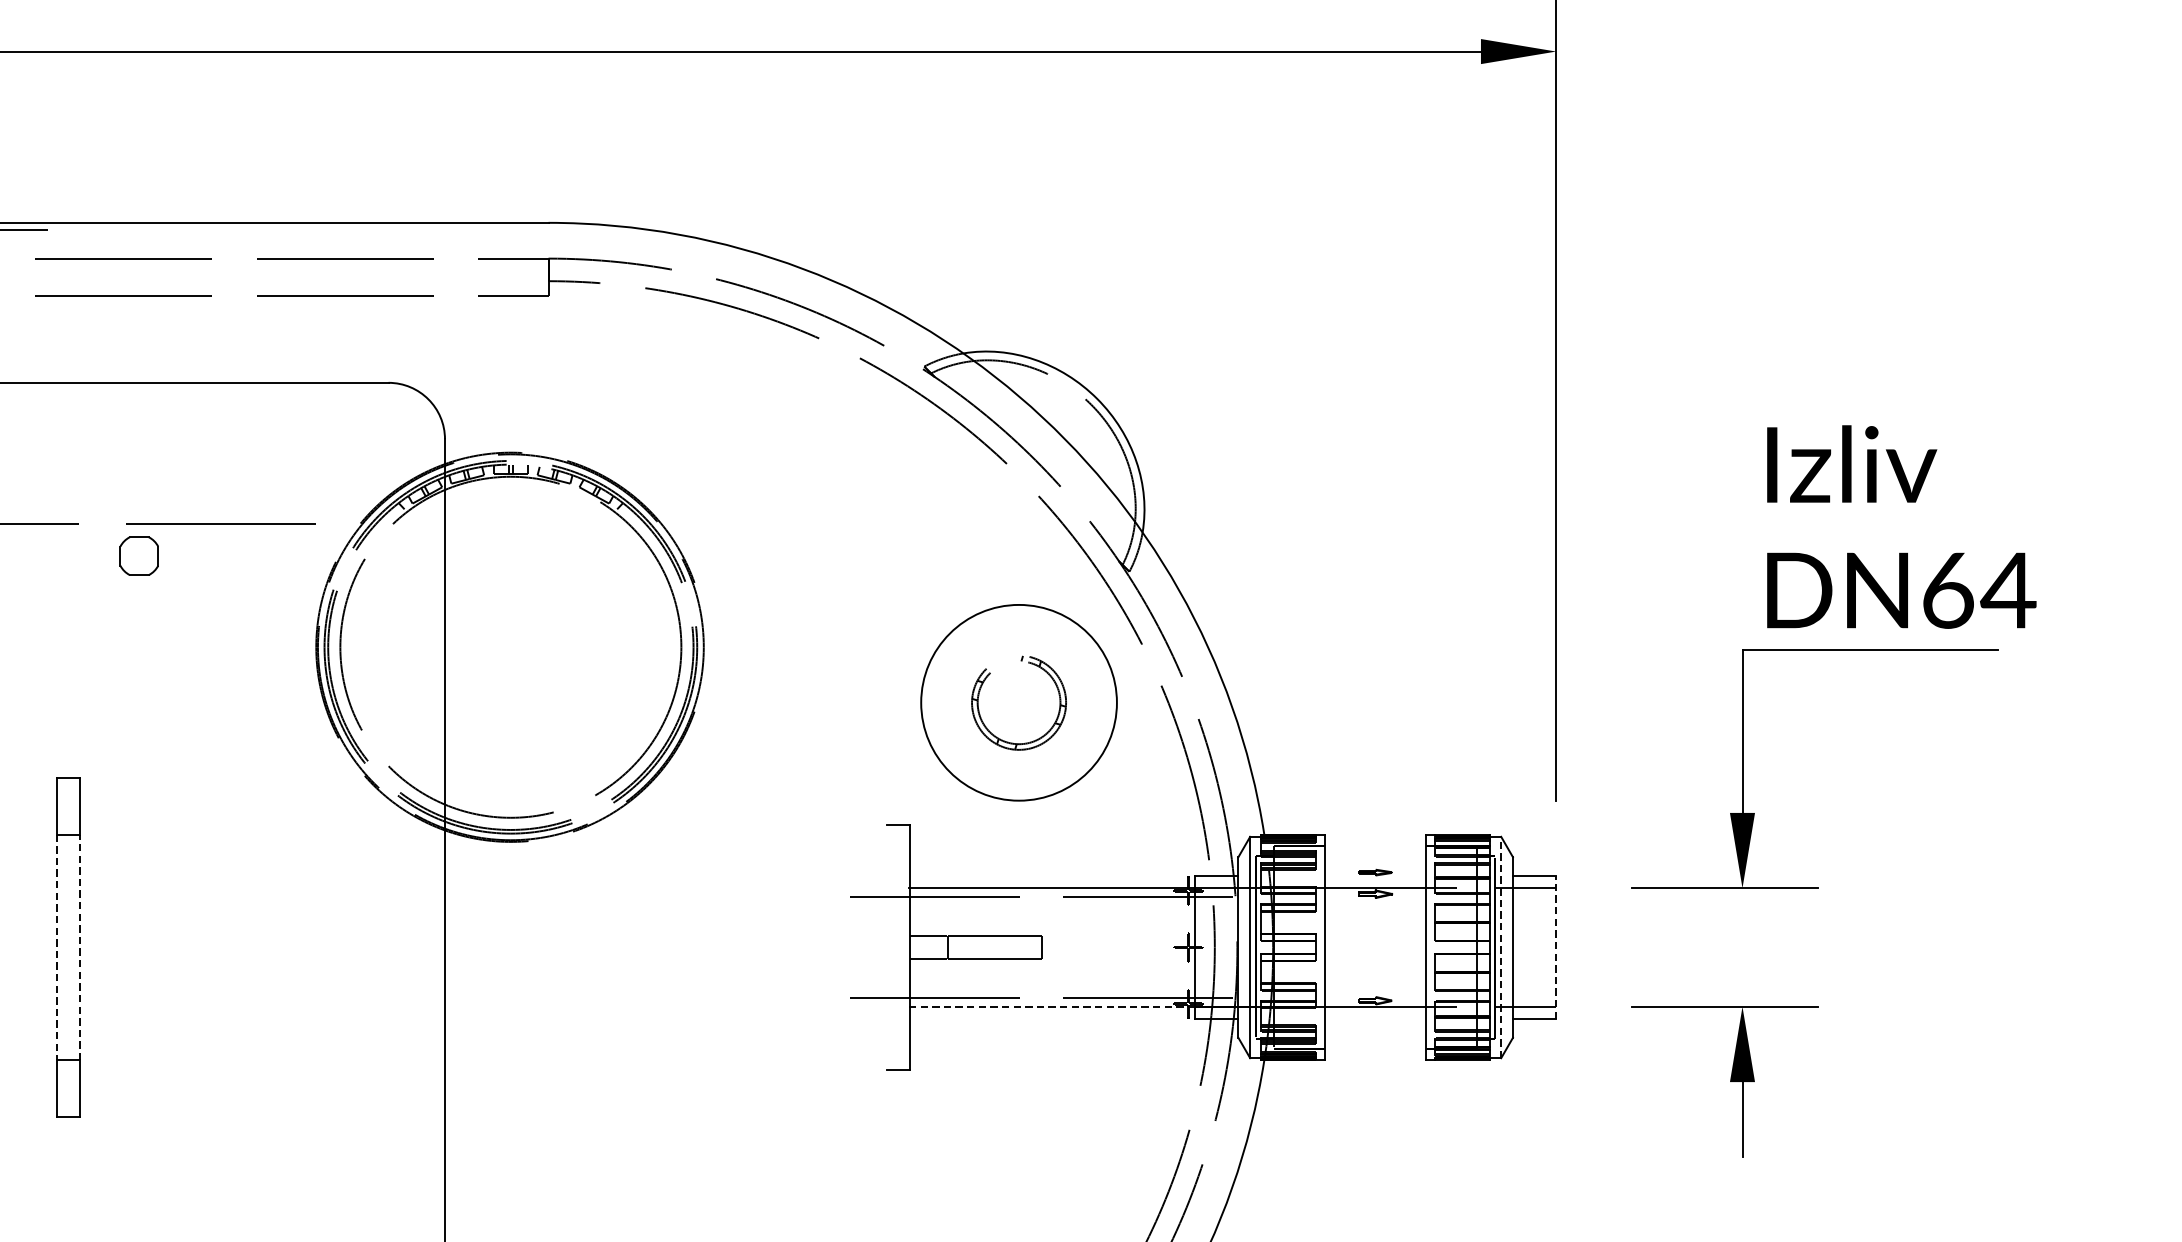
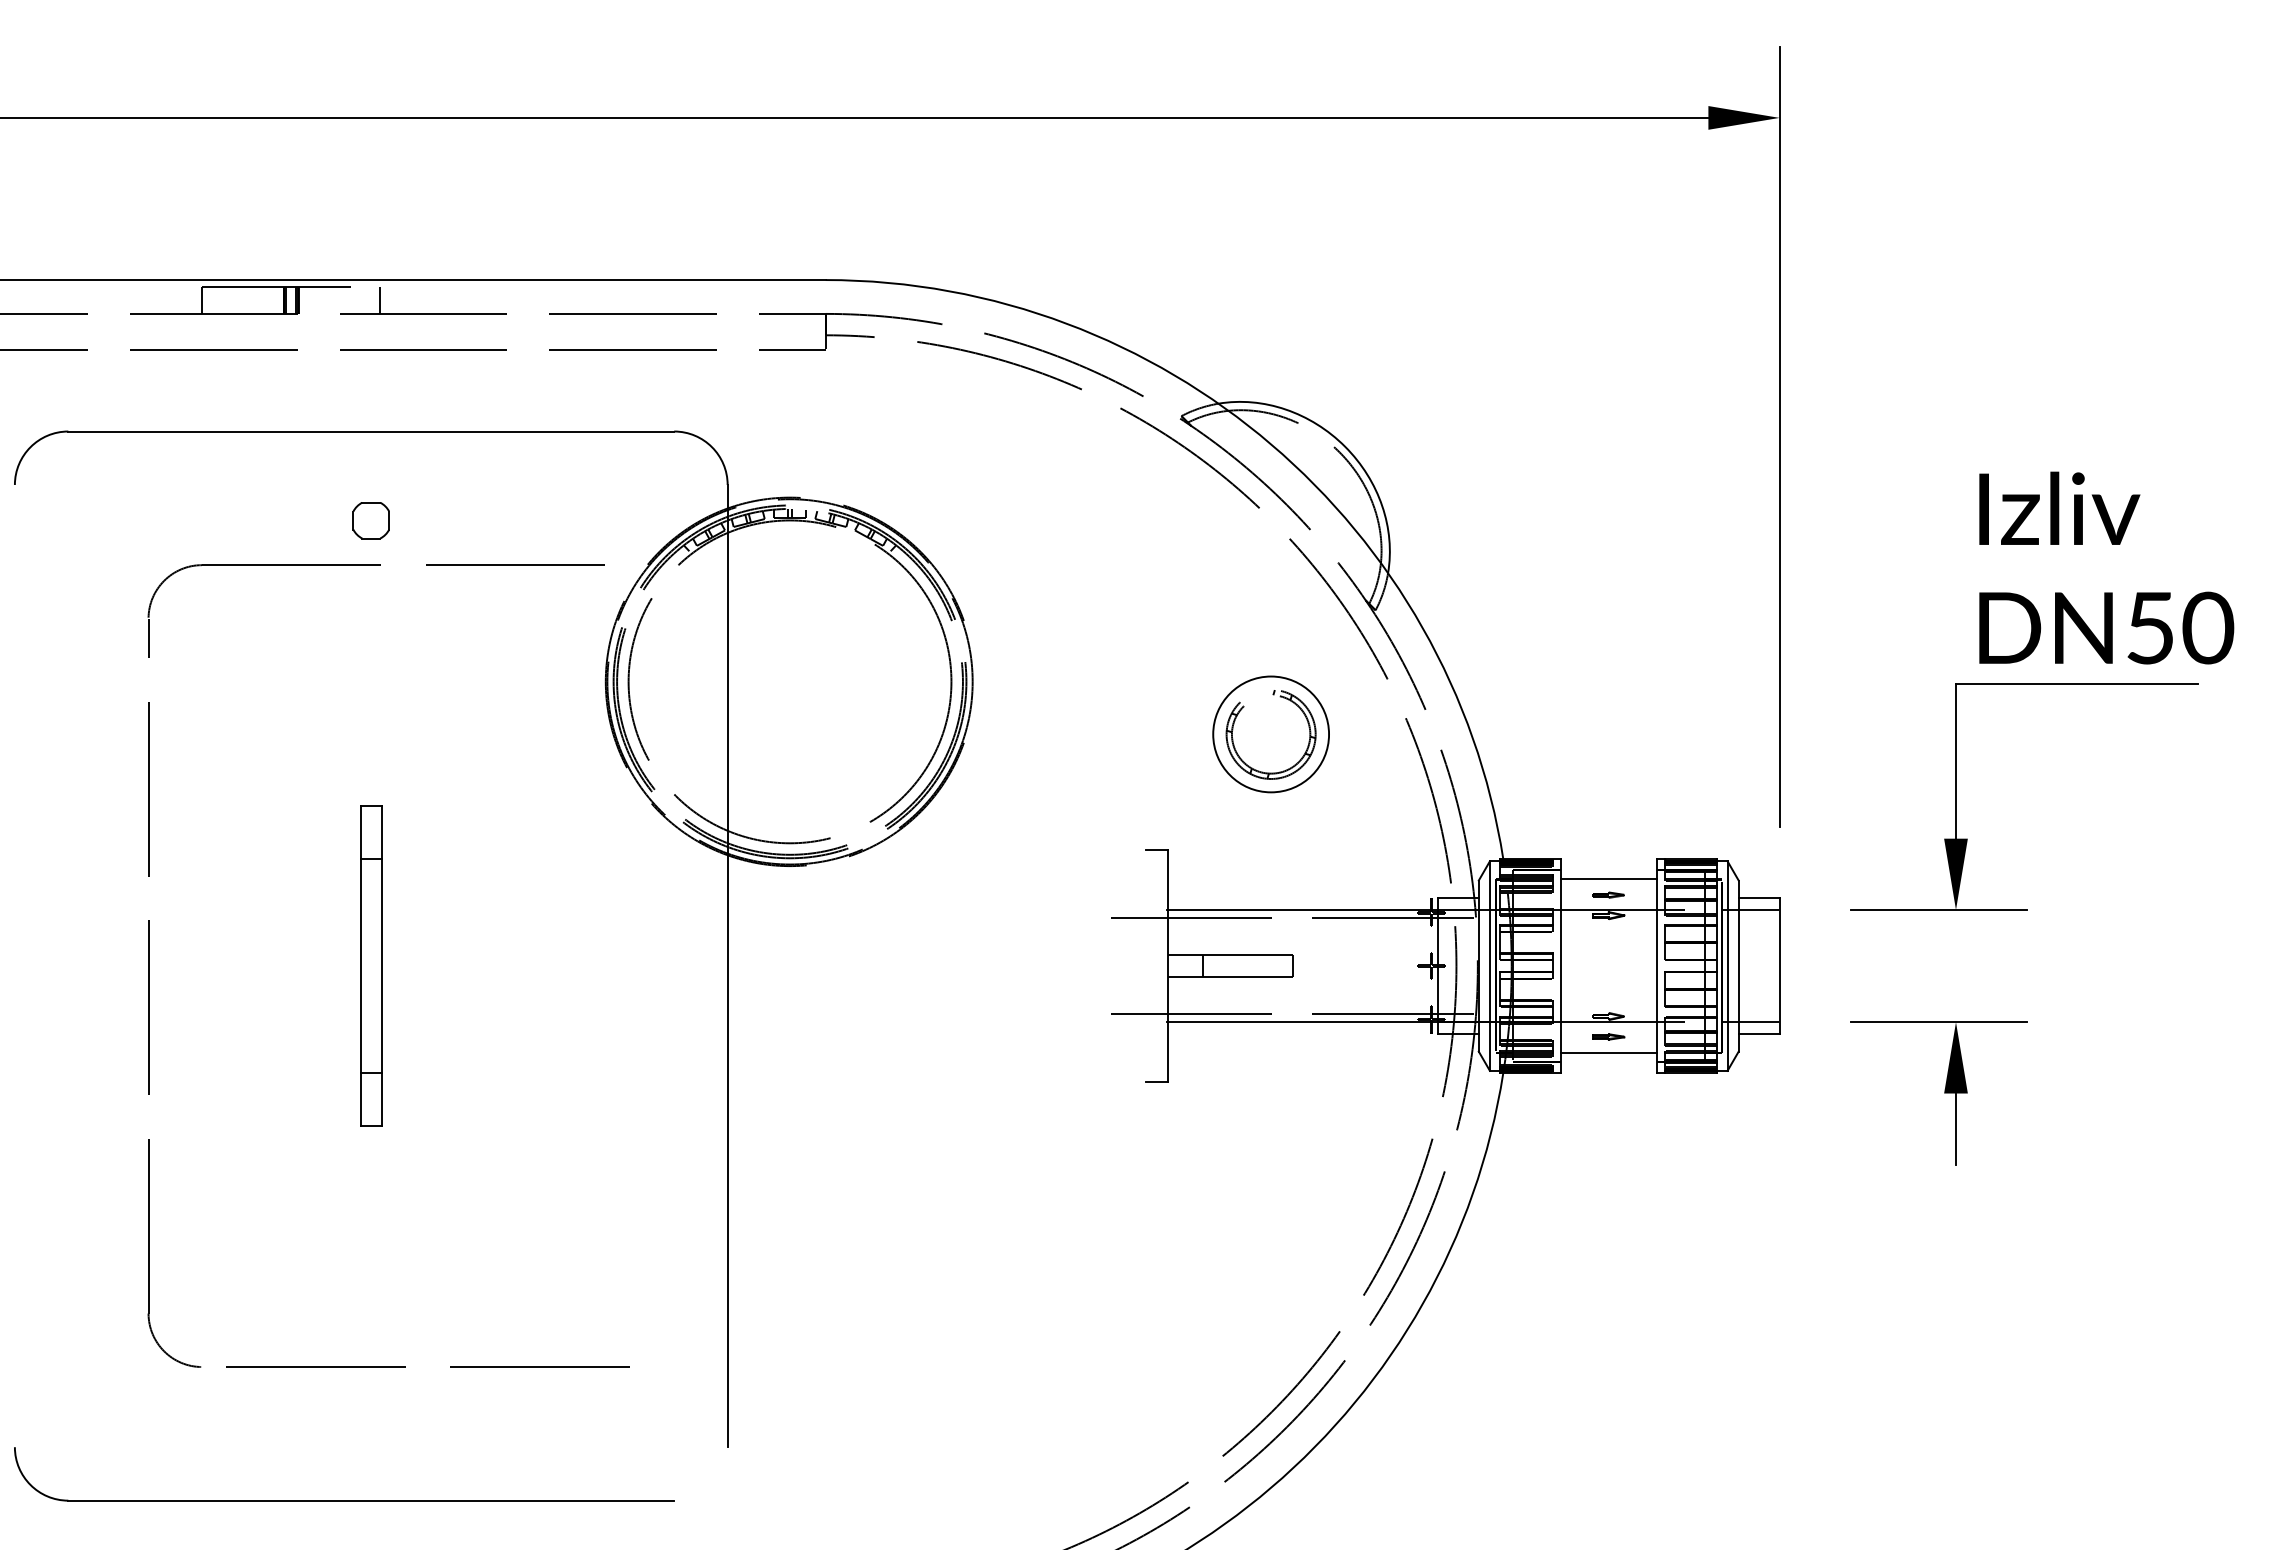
line: (78, 244) -> (380, 300), added
part: (138, 556) -> (370, 520), moved
text: (1979, 589) -> (2180, 627), DN64 -> DN50
circle: (1019, 702) -> (1271, 734), size x0.62
line: (1375, 856) -> (1608, 879), added
line: (57, 947) -> (360, 966), dashed -> solid
line: (79, 947) -> (381, 966), dashed -> solid
line: (1501, 947) -> (1727, 966), dashed -> solid
line: (1556, 947) -> (1779, 966), dashed -> solid
line: (1052, 1007) -> (1302, 1022), dashed -> solid
part: (1375, 1021) -> (1608, 1036), added
line: (1375, 1038) -> (1608, 1052), added

